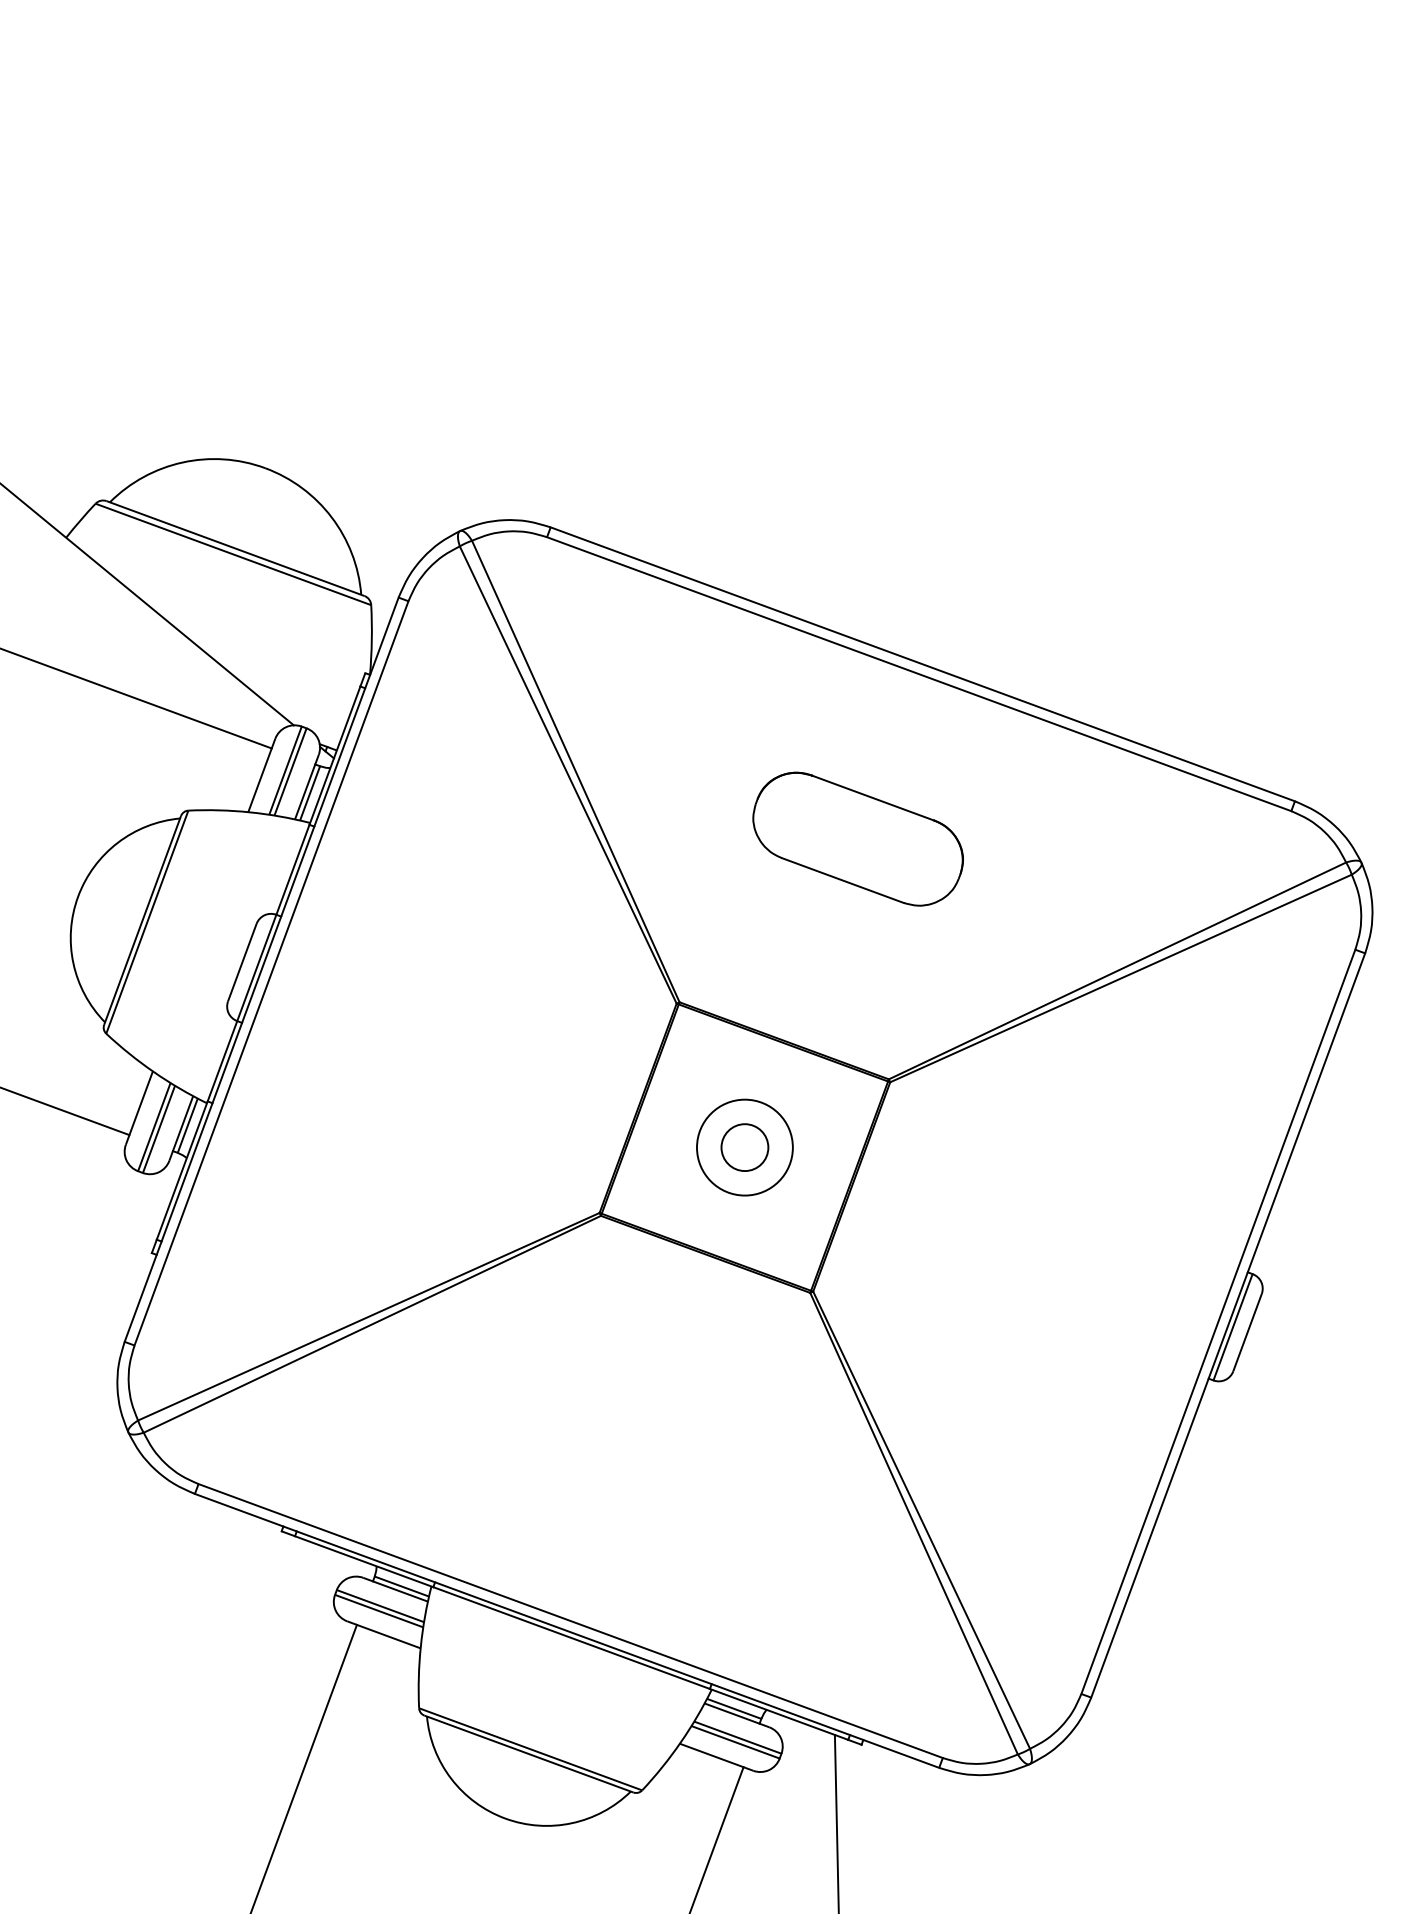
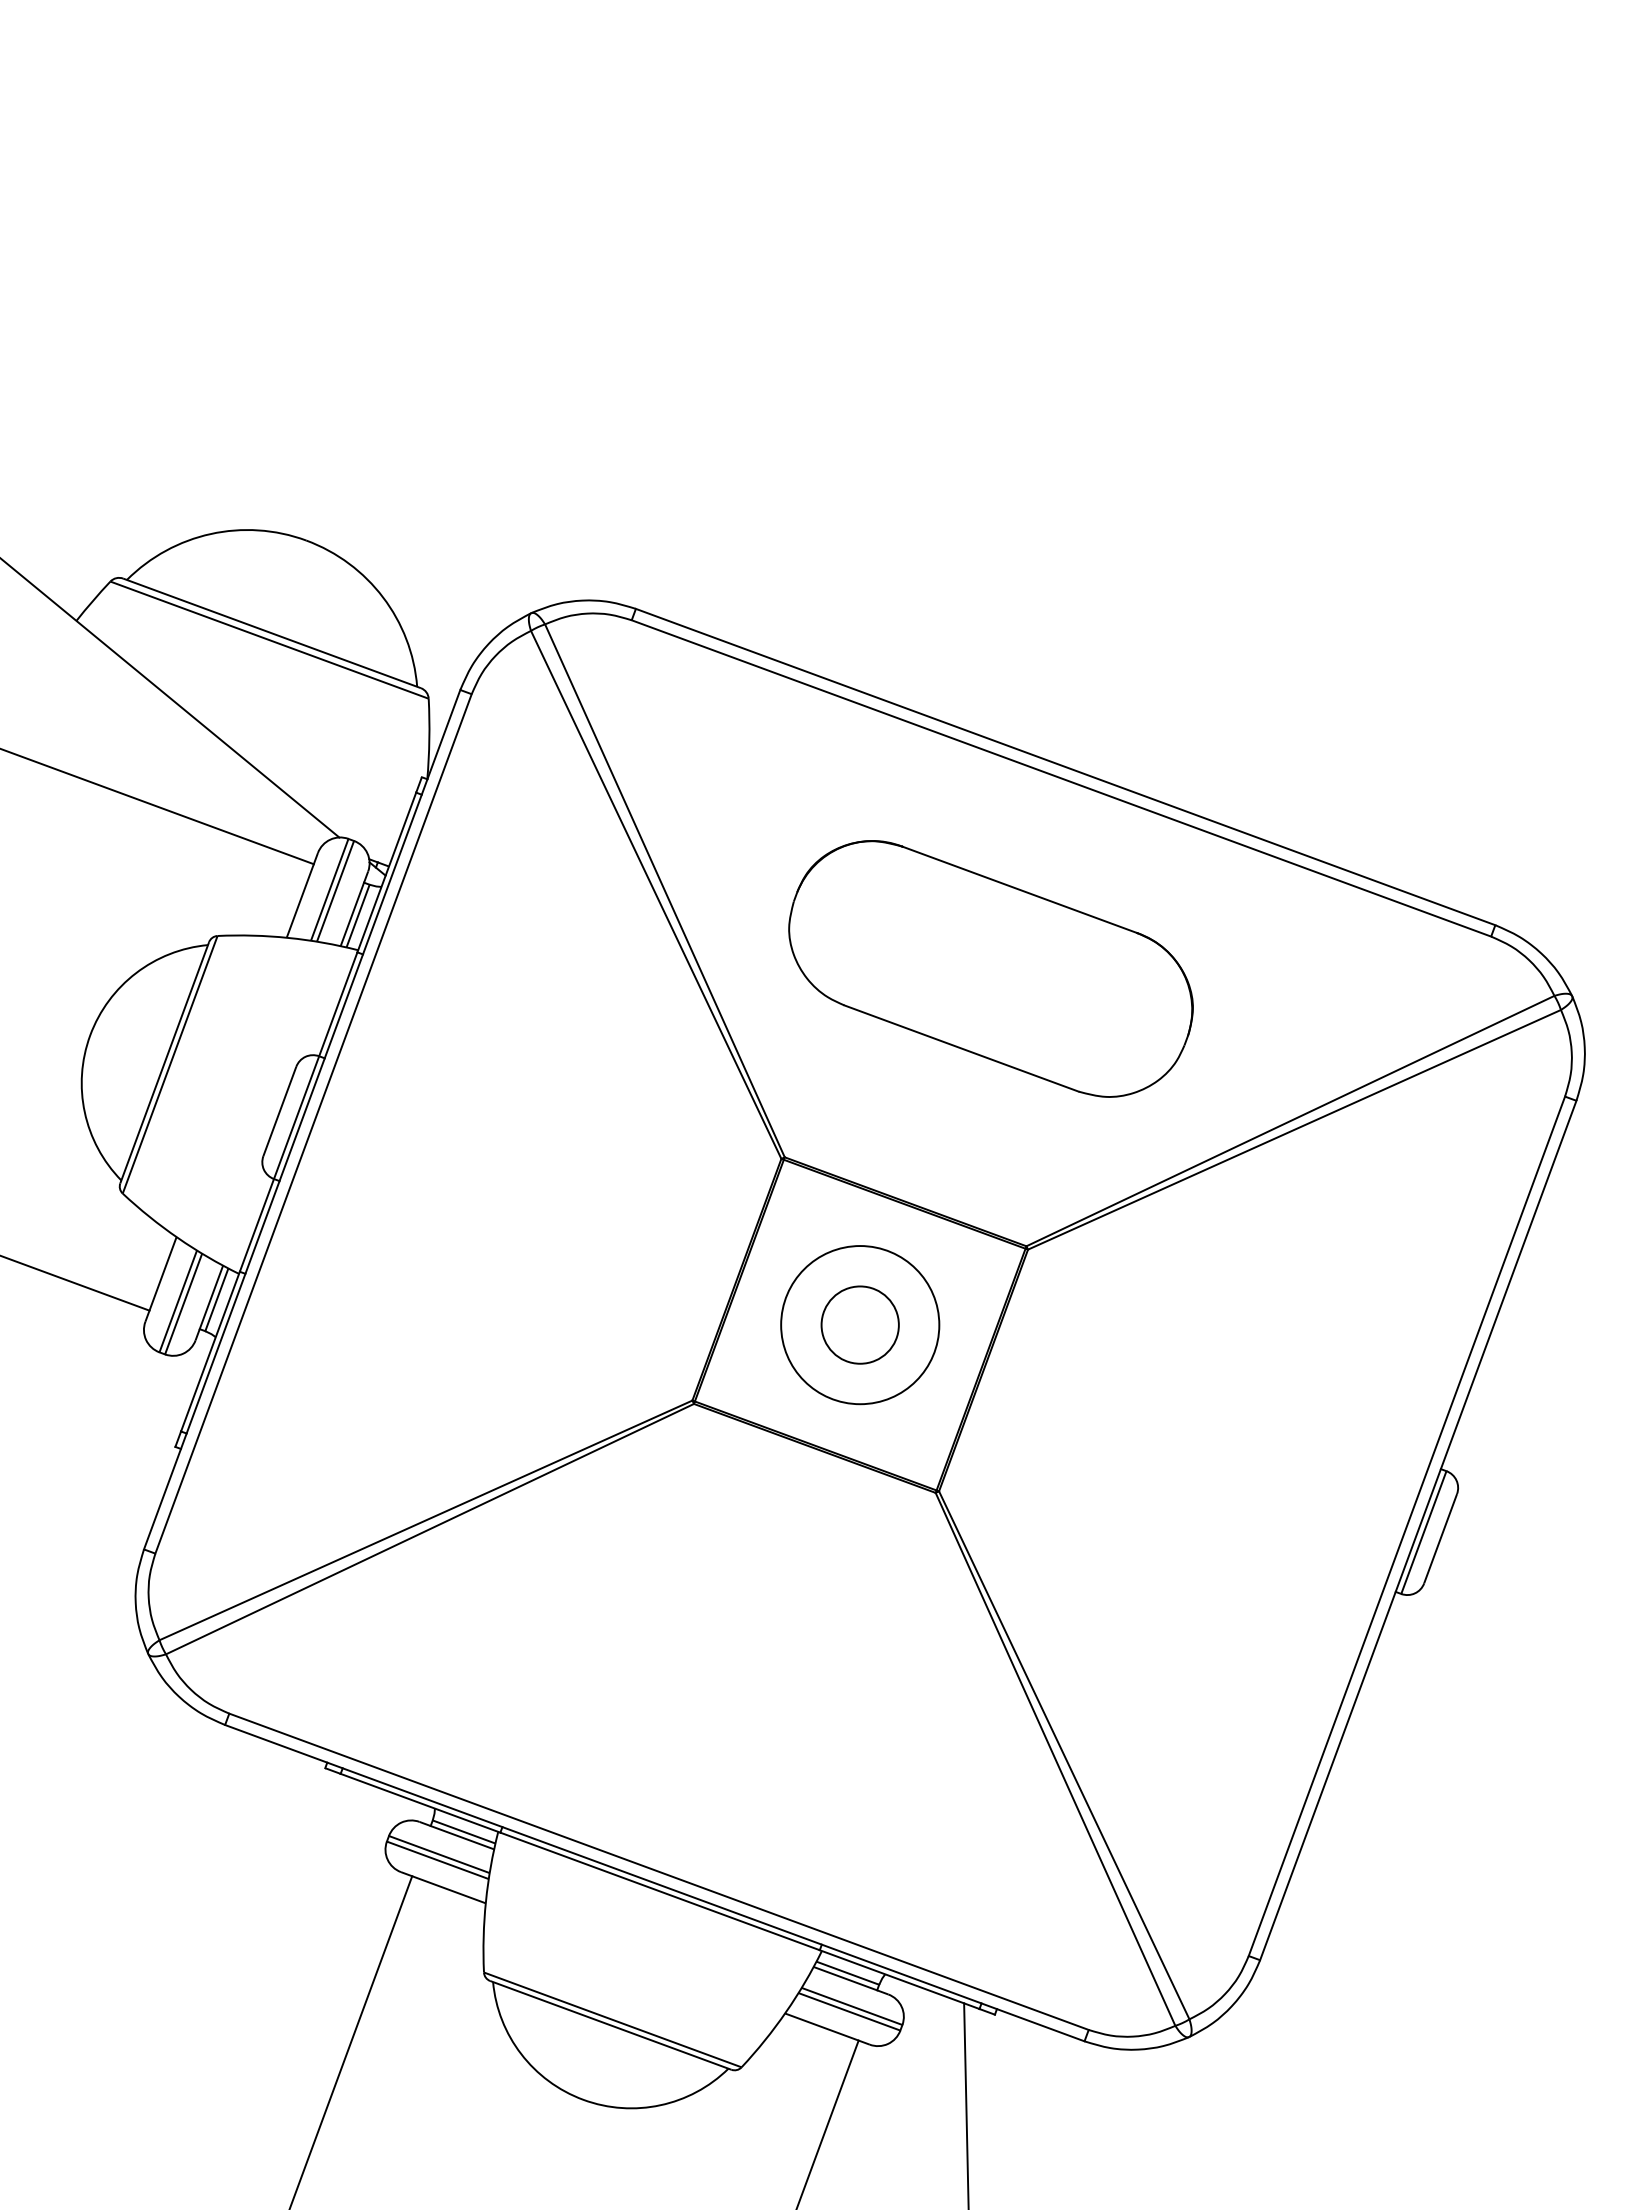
part: (857, 838) -> (990, 968), size x1.67
circle: (744, 1147) -> (859, 1324), size x1.43
circle: (745, 1147) -> (860, 1325), size x1.43

